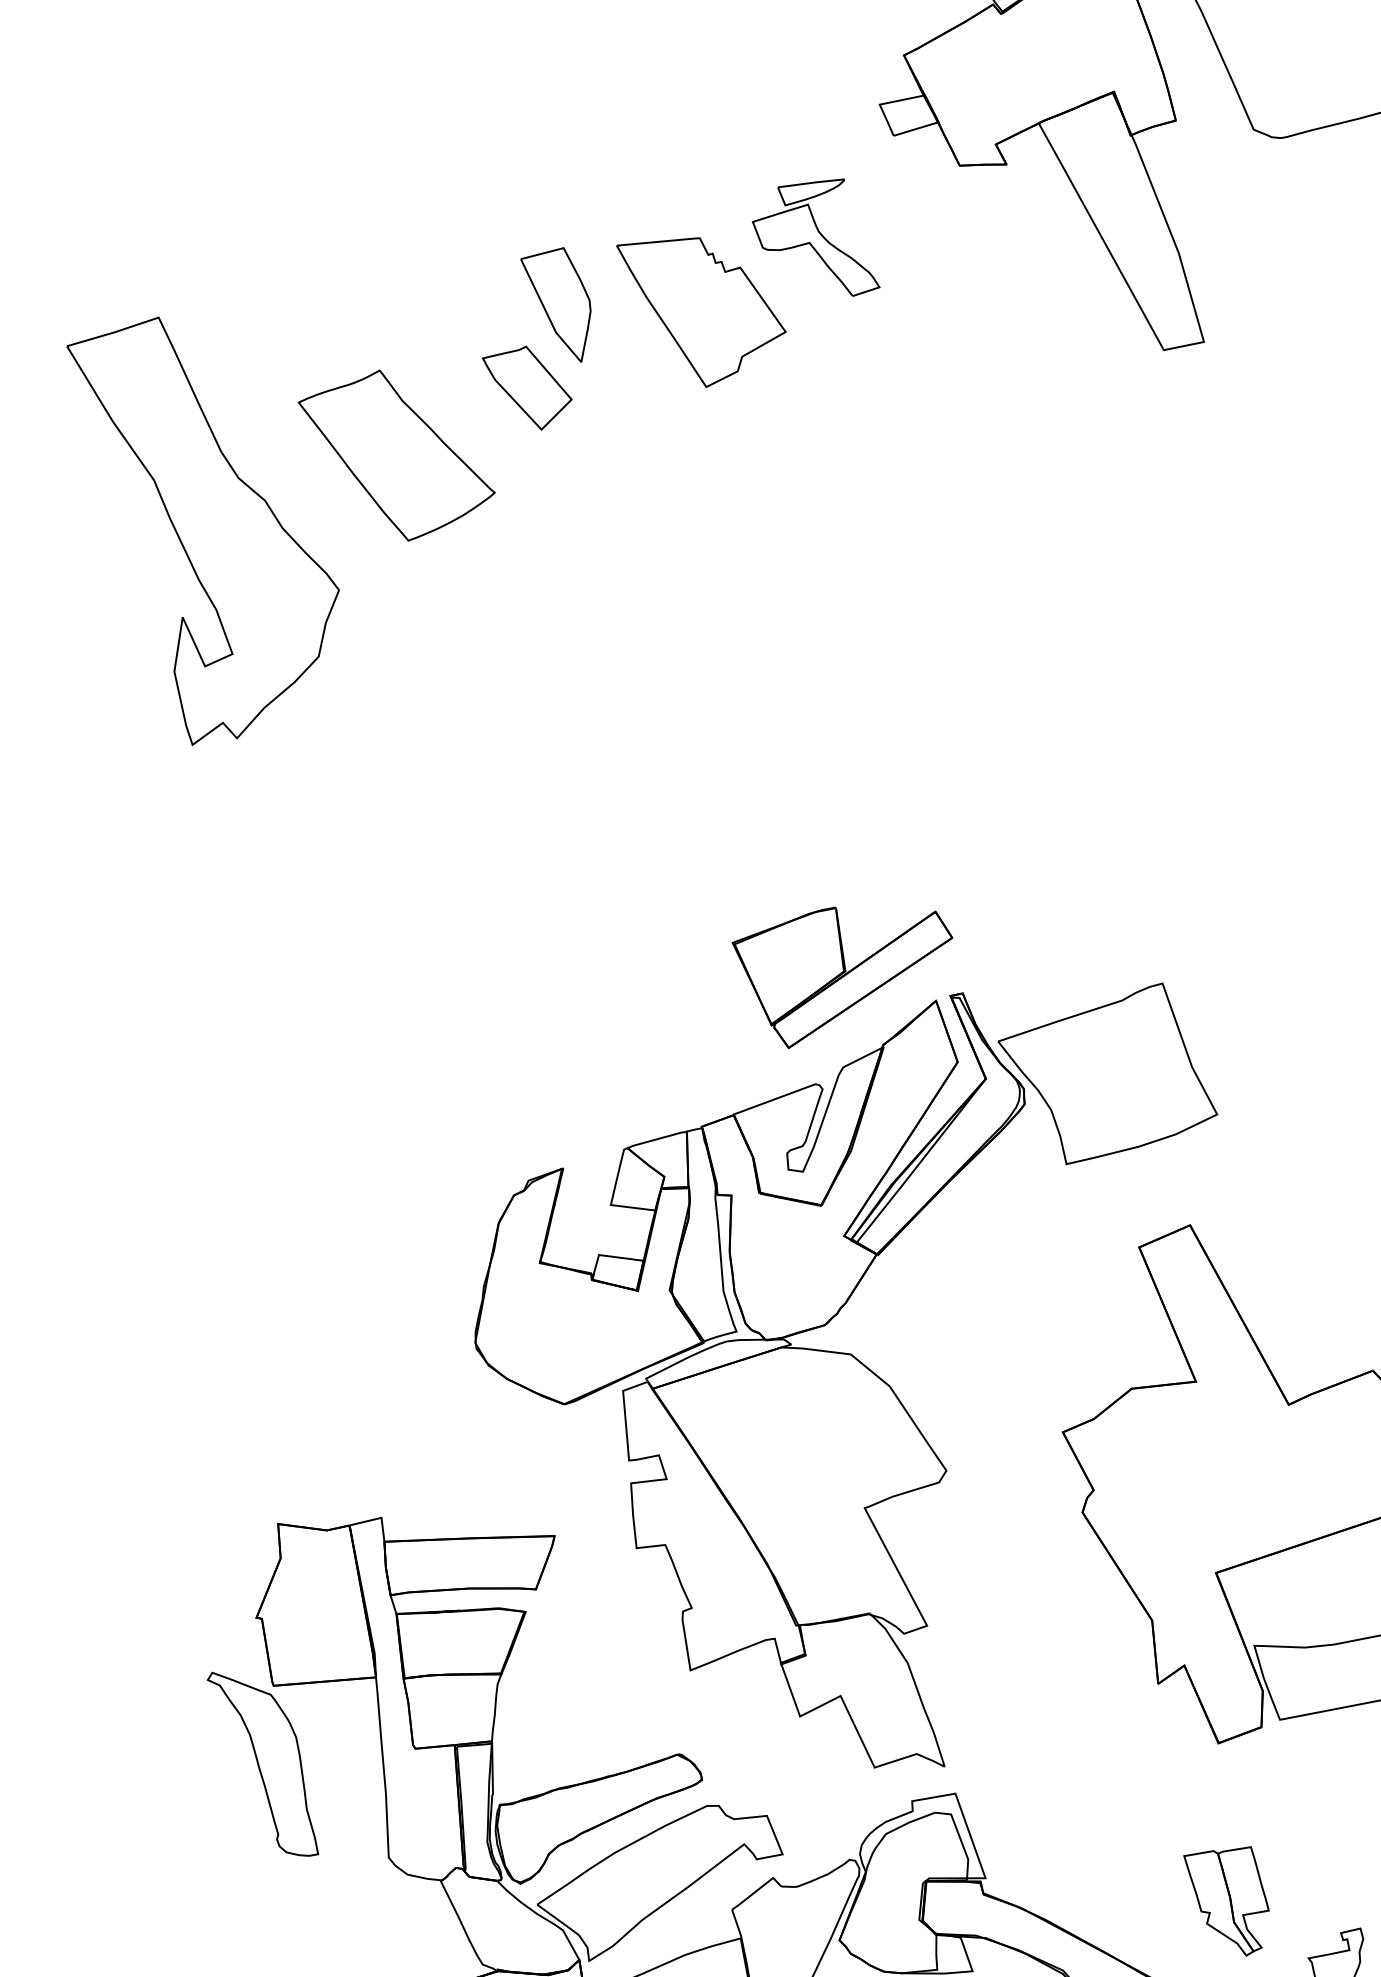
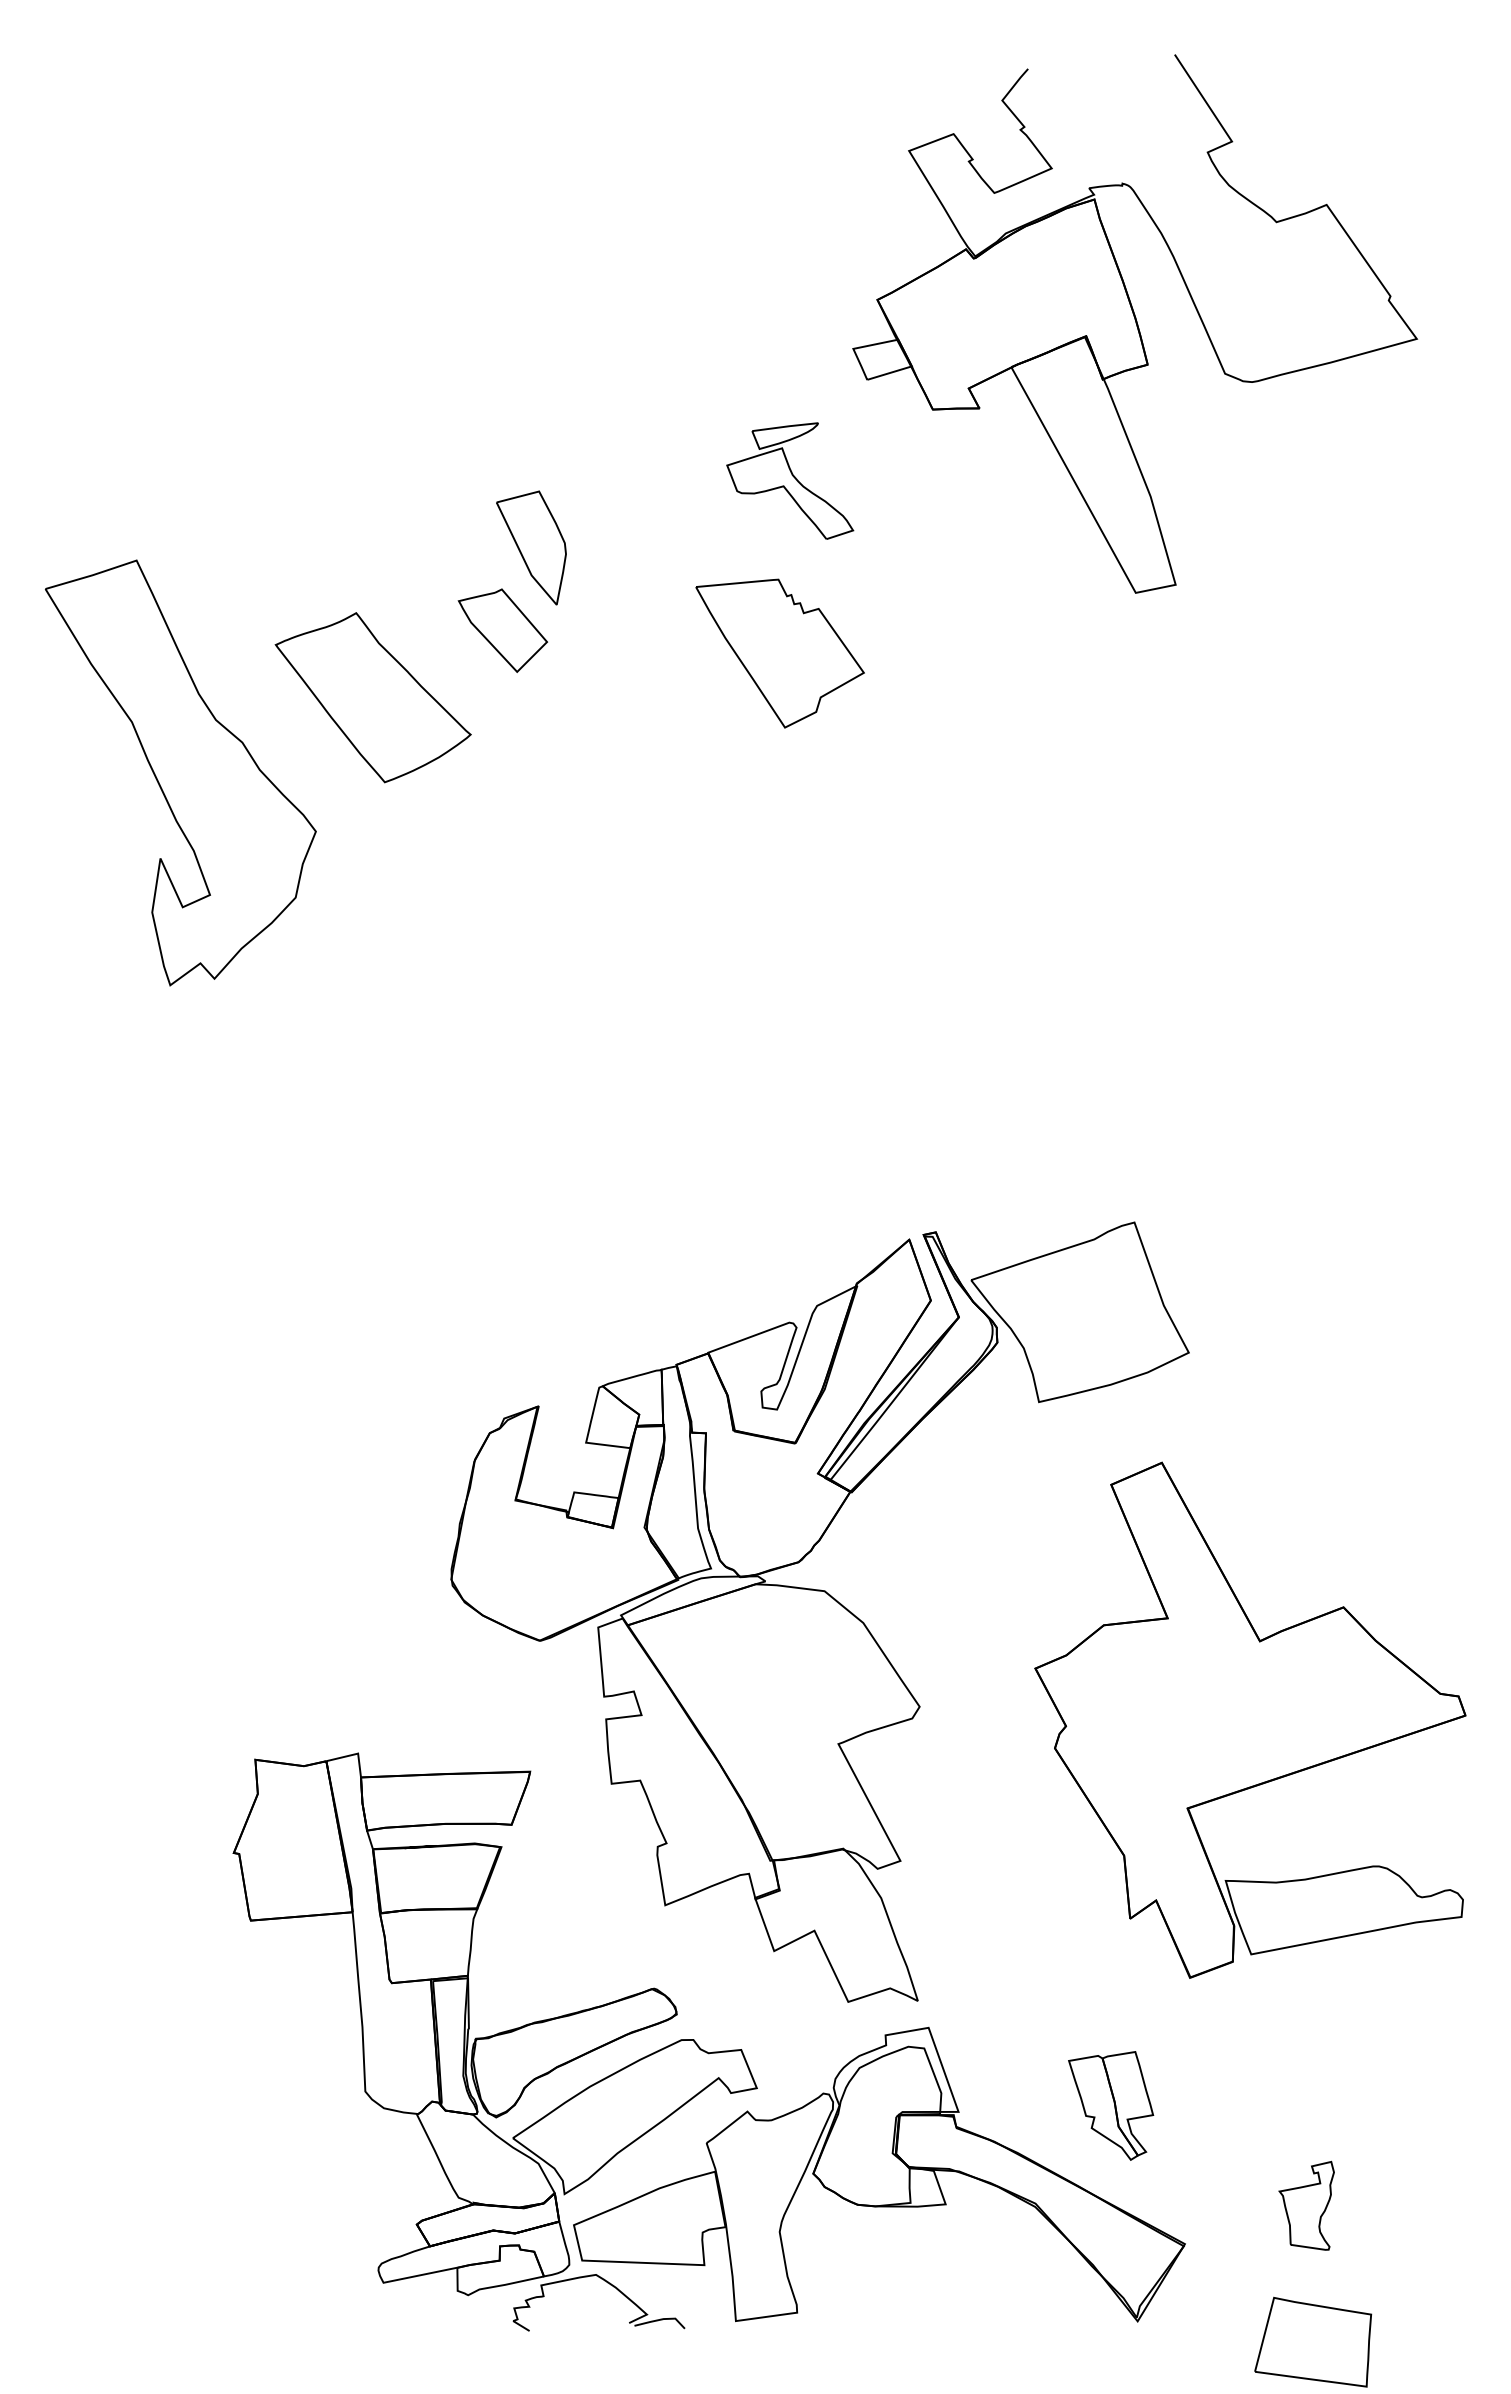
part: (700, 312) -> (779, 653), moved
part: (842, 977) -> (816, 1216), removed
part: (263, 1764) -> (240, 1998), removed
part: (1226, 1900) -> (1111, 2105), moved

